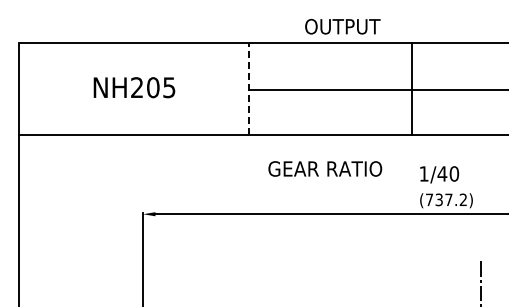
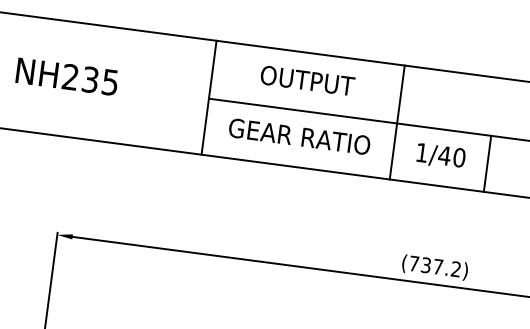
text: (342, 26) -> (307, 80), moved
text: (153, 87) -> (90, 79), NH205 -> NH235
line: (249, 88) -> (209, 96), dashed -> solid
line: (412, 89) -> (397, 122), moved
line: (477, 112) -> (487, 163), added
text: (325, 168) -> (299, 136), moved
text: (439, 174) -> (440, 156), moved

